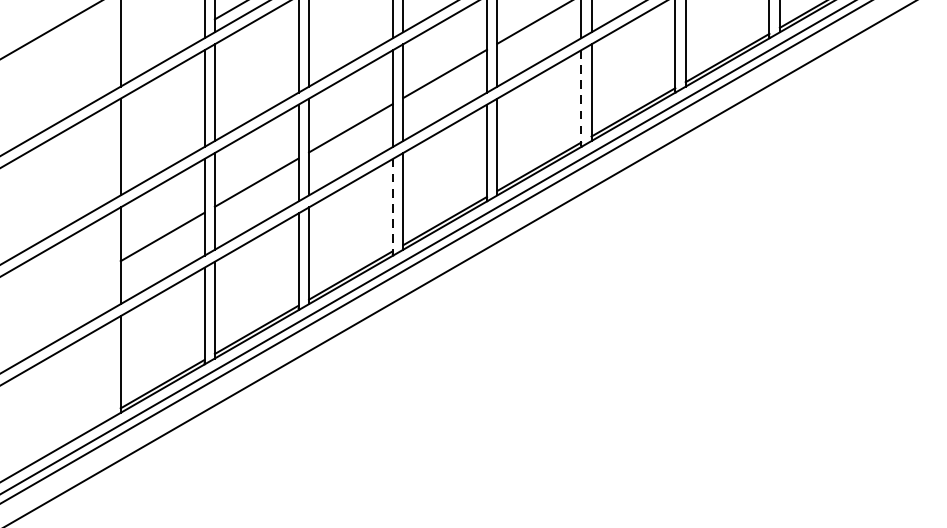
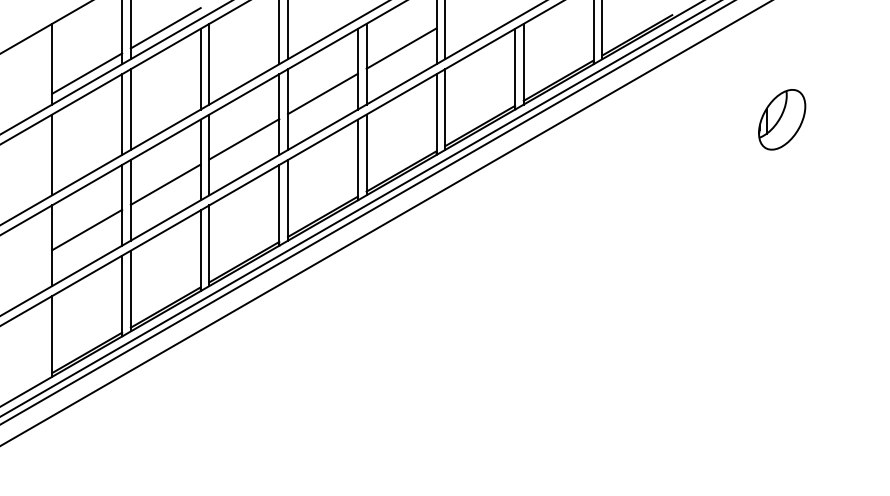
line: (162, 49) -> (87, 73), added
line: (581, 98) -> (436, 114), dashed -> solid
line: (393, 206) -> (279, 204), dashed -> solid

